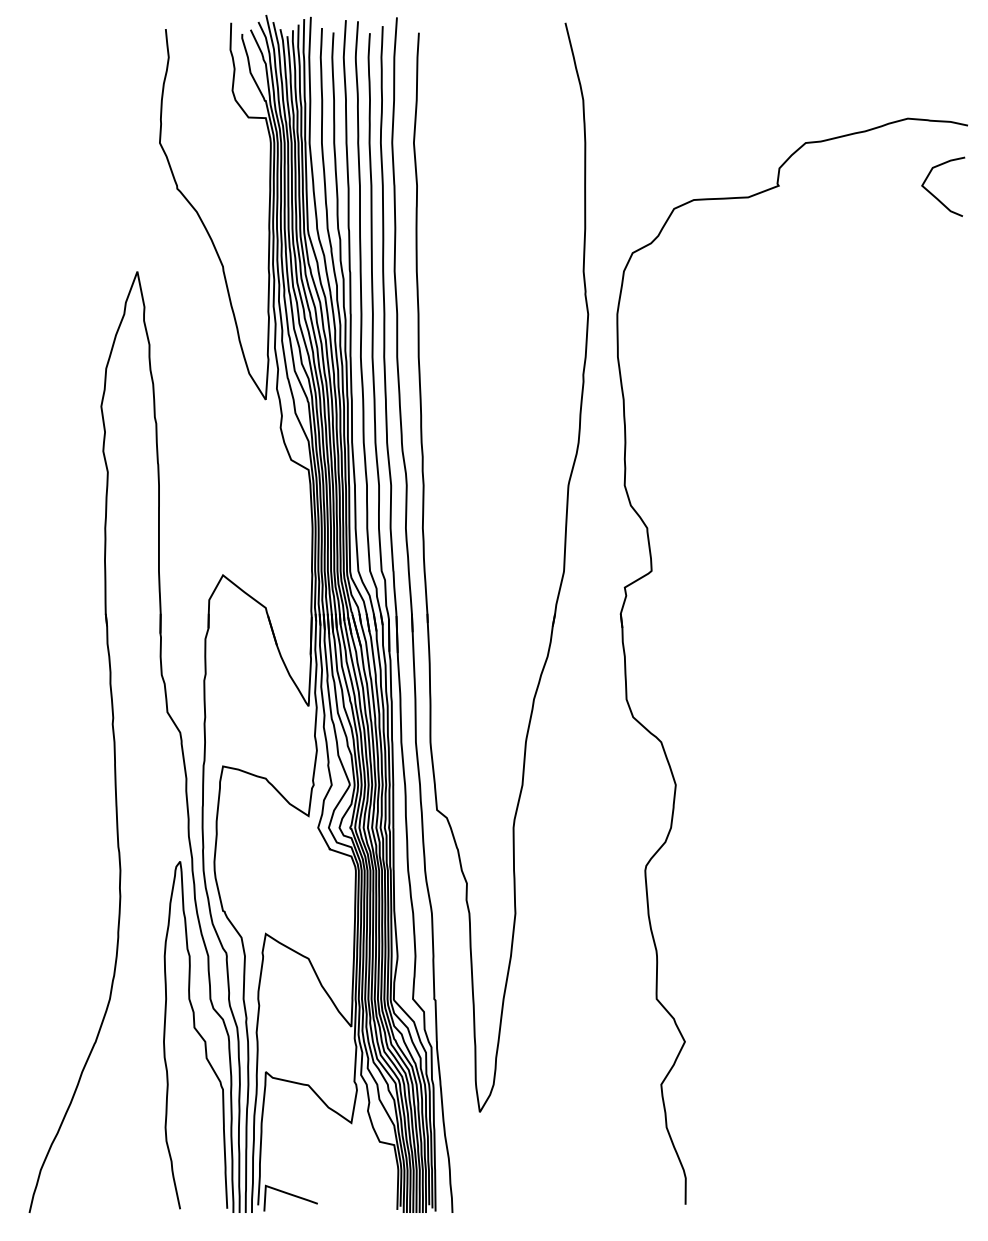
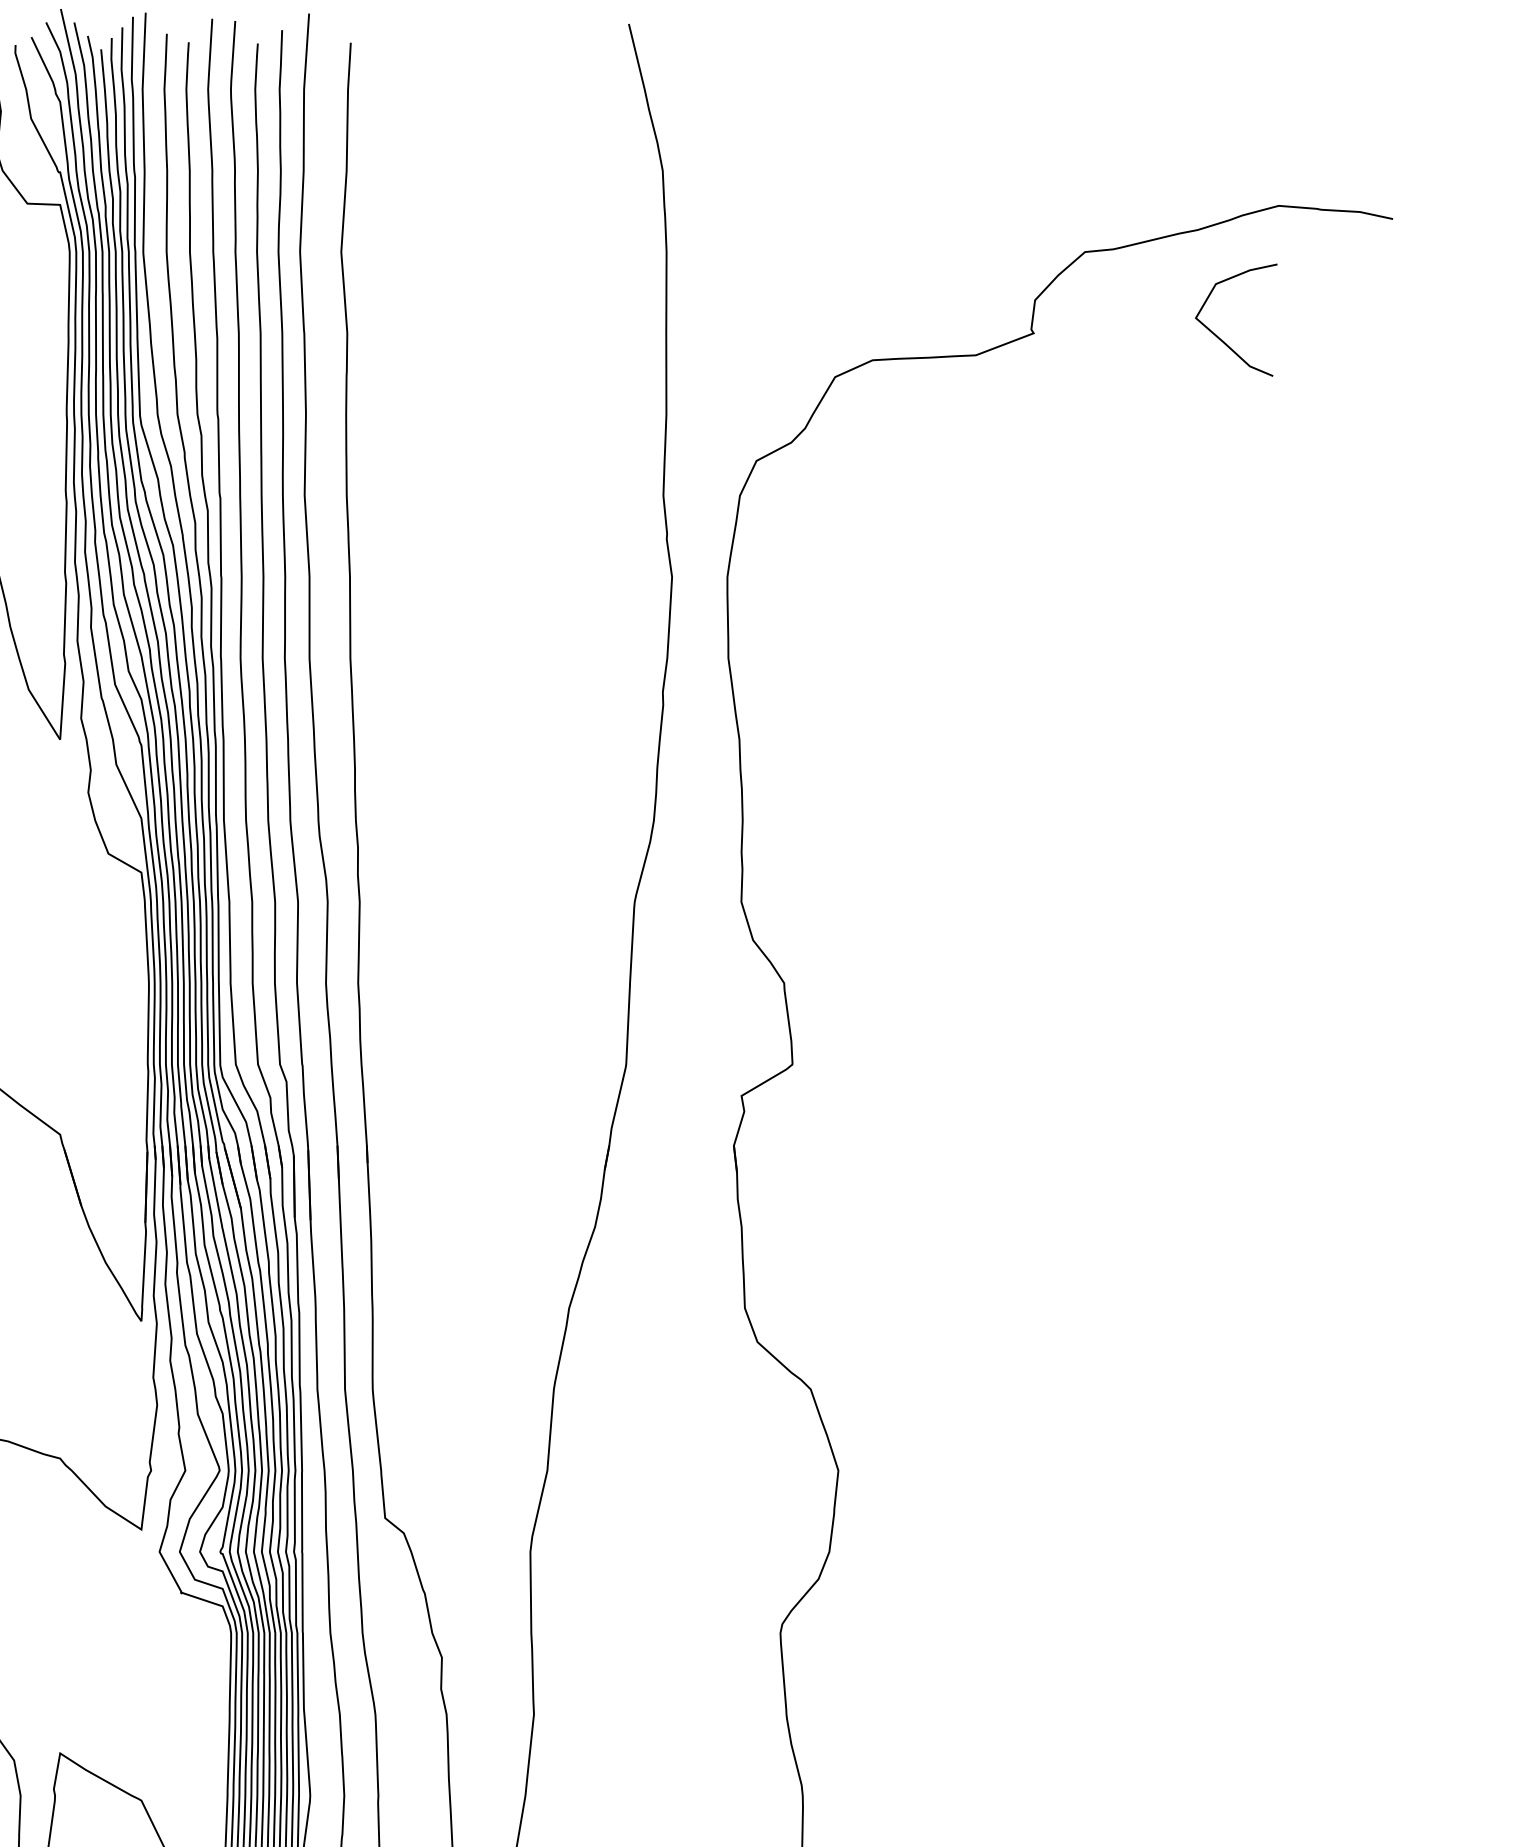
curve: (937, 197) -> (1224, 340), moved

